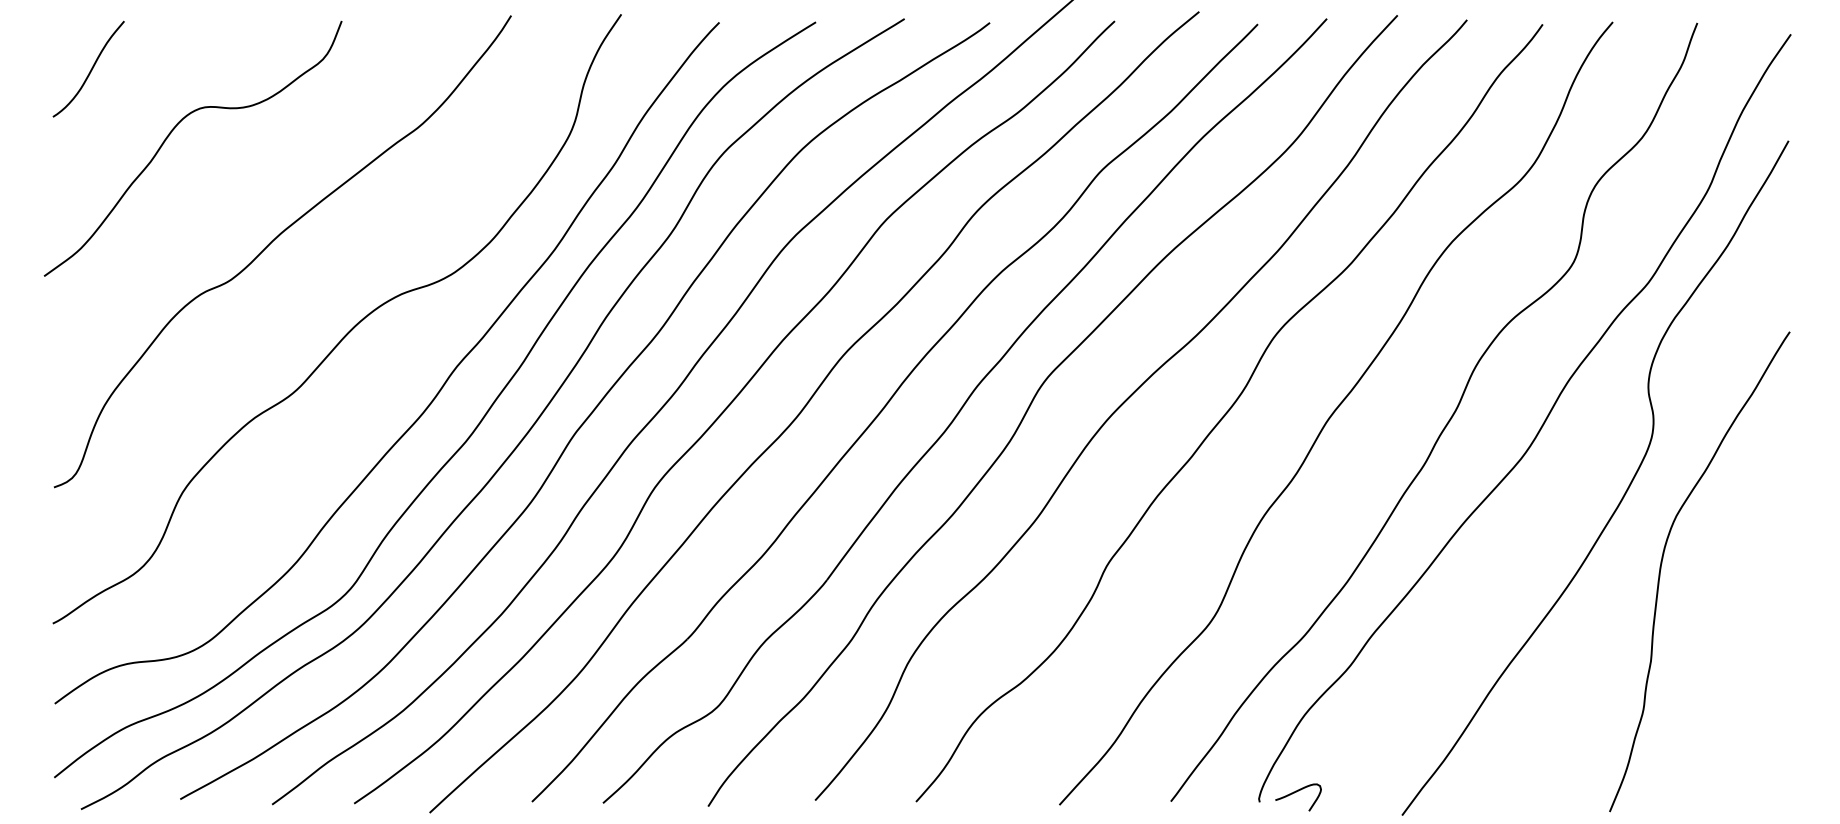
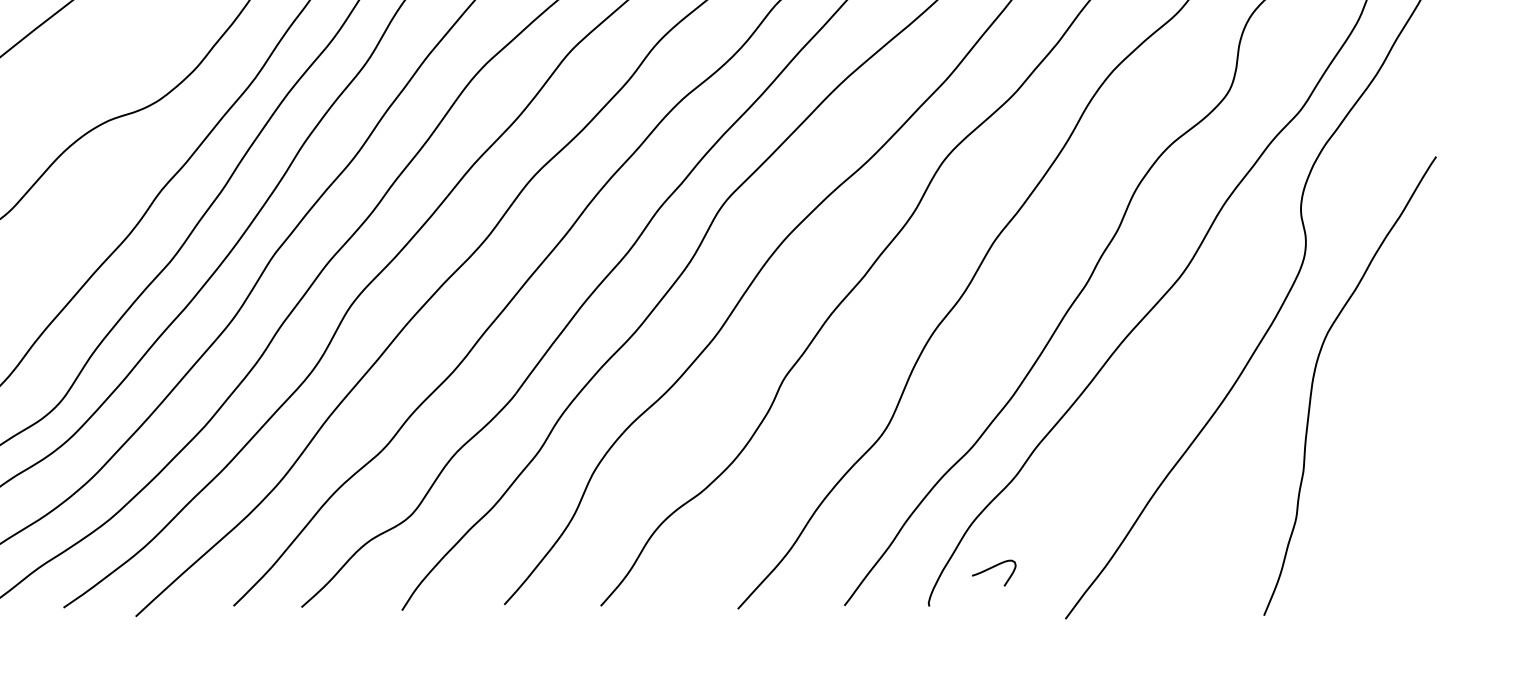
curve: (1296, 792) -> (992, 568), moved

